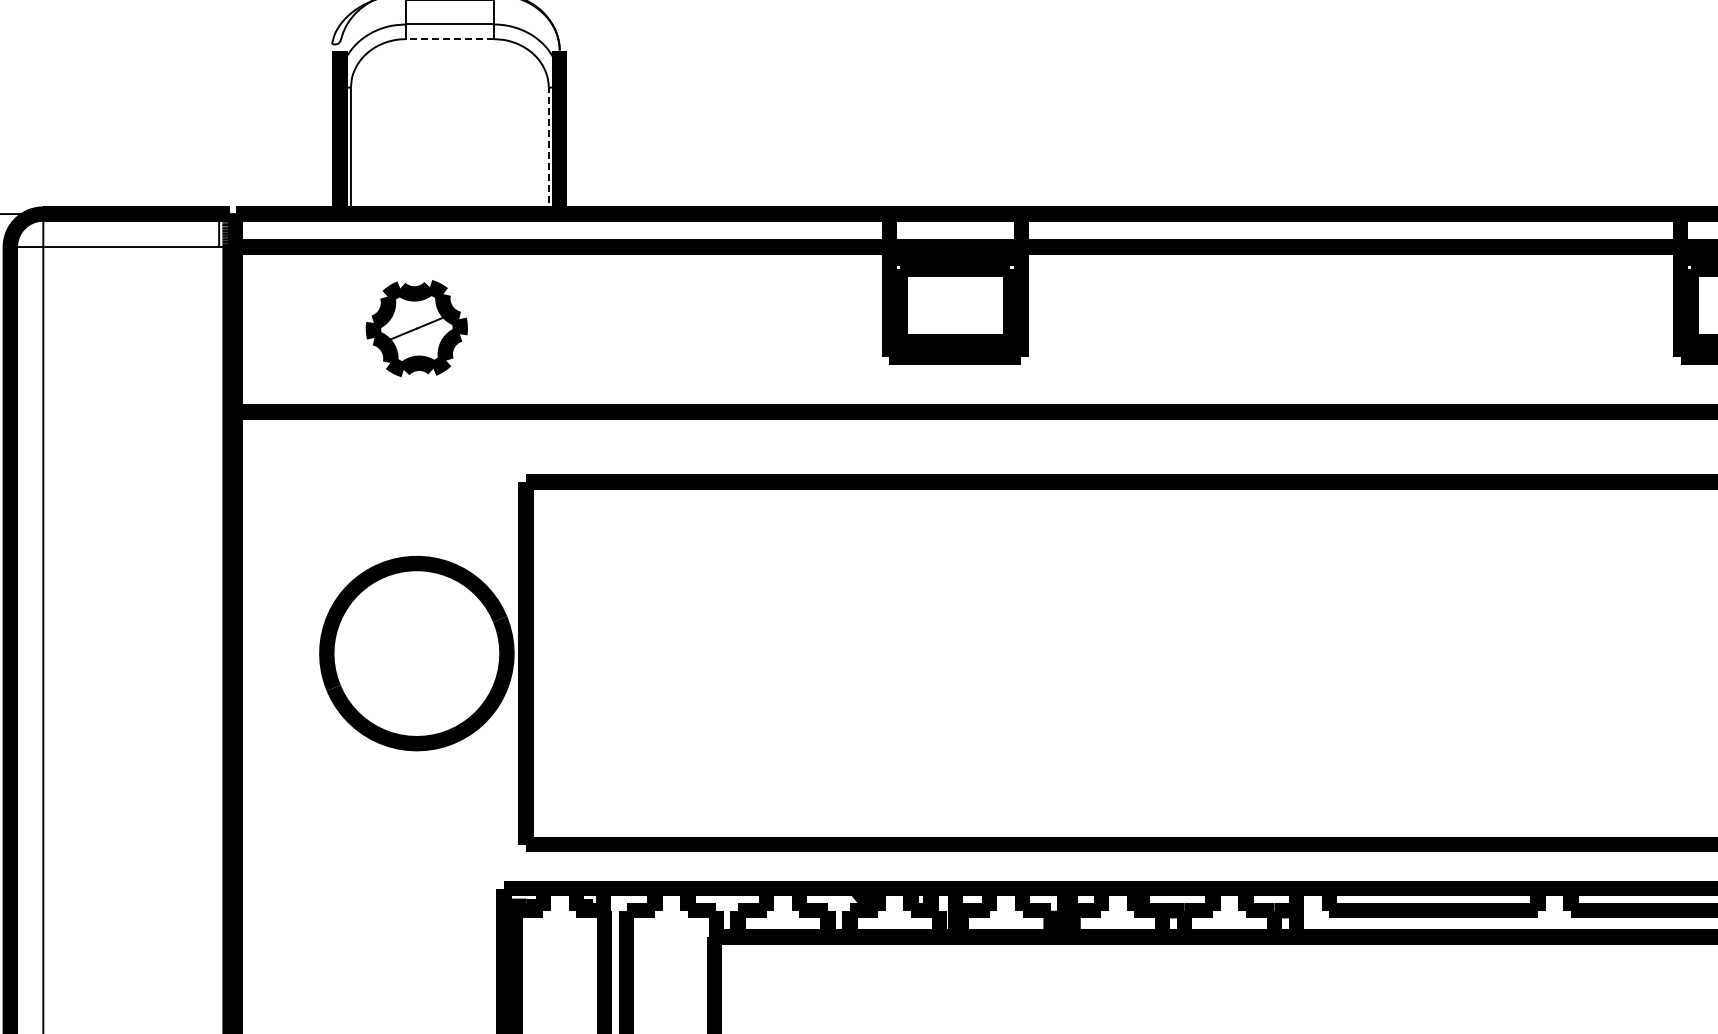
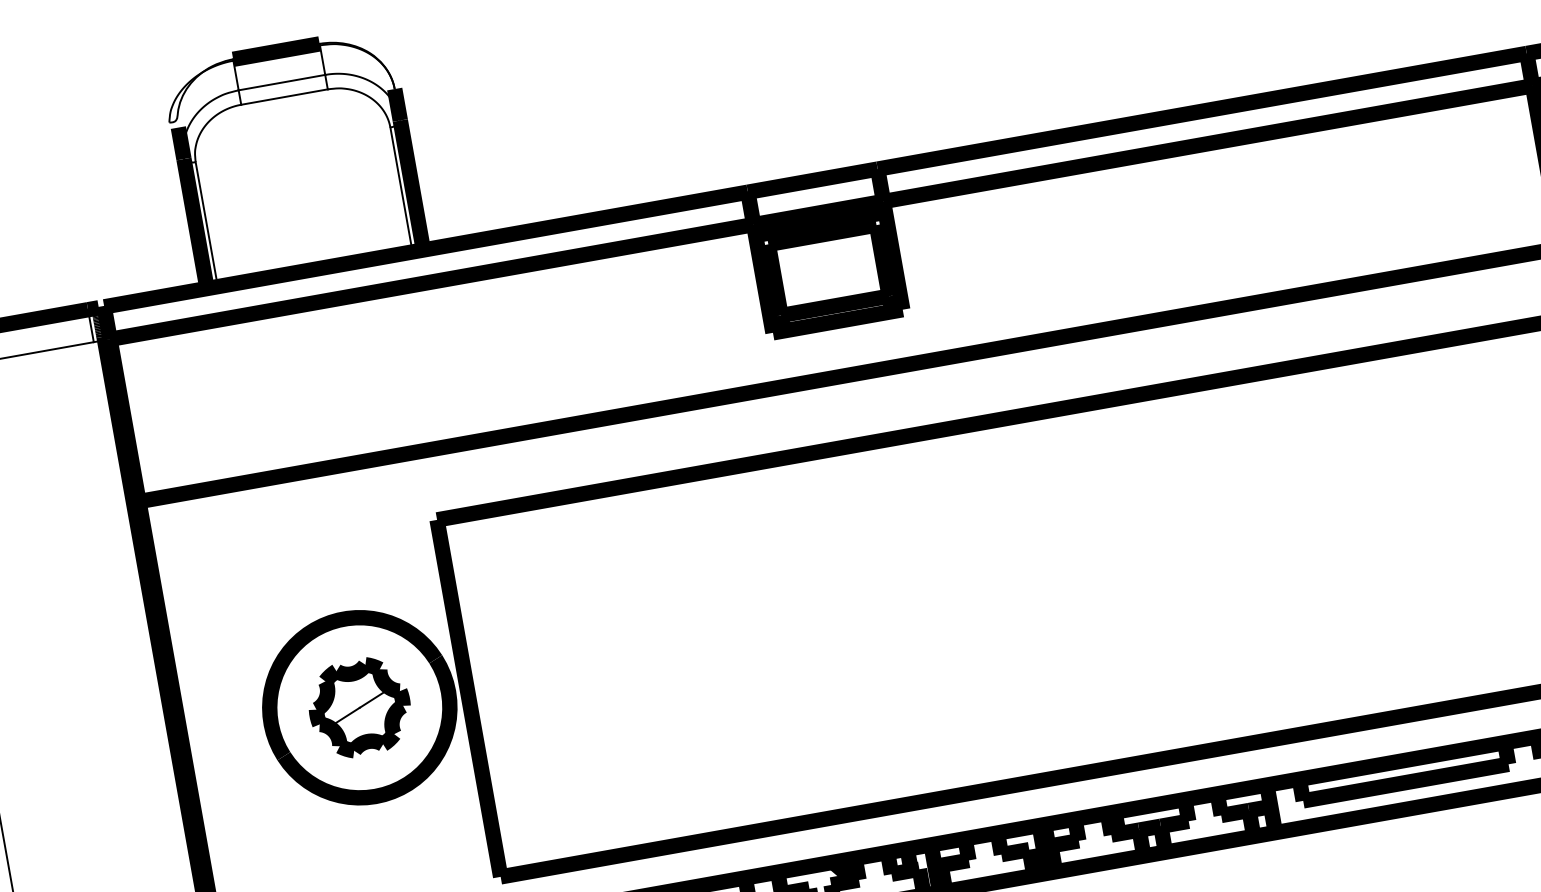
line: (449, 39) -> (284, 97), dashed -> solid
line: (548, 150) -> (401, 189), dashed -> solid
part: (416, 328) -> (359, 707), moved

